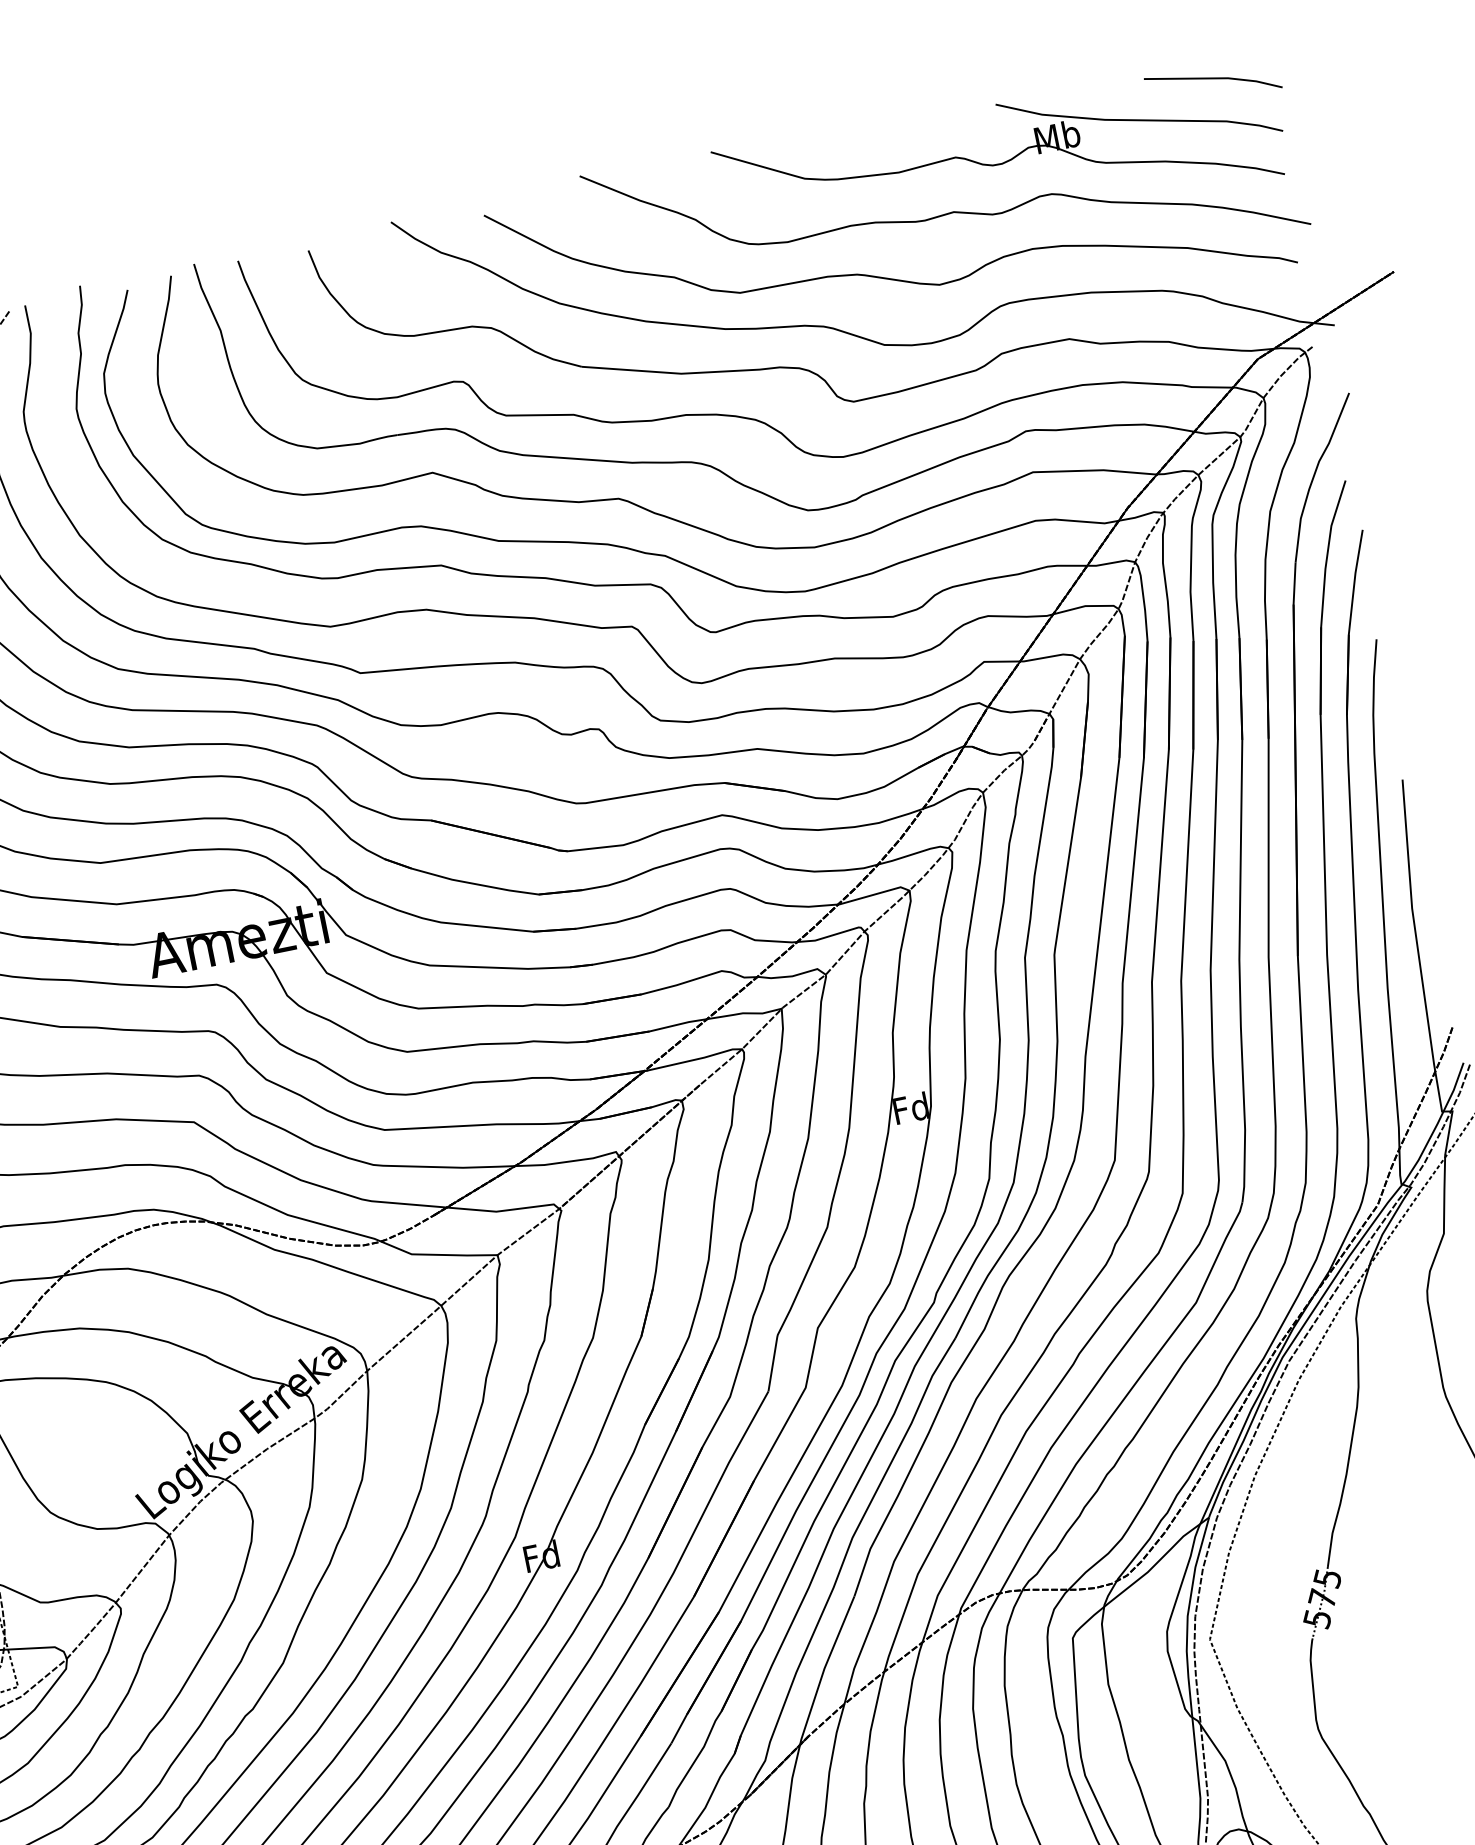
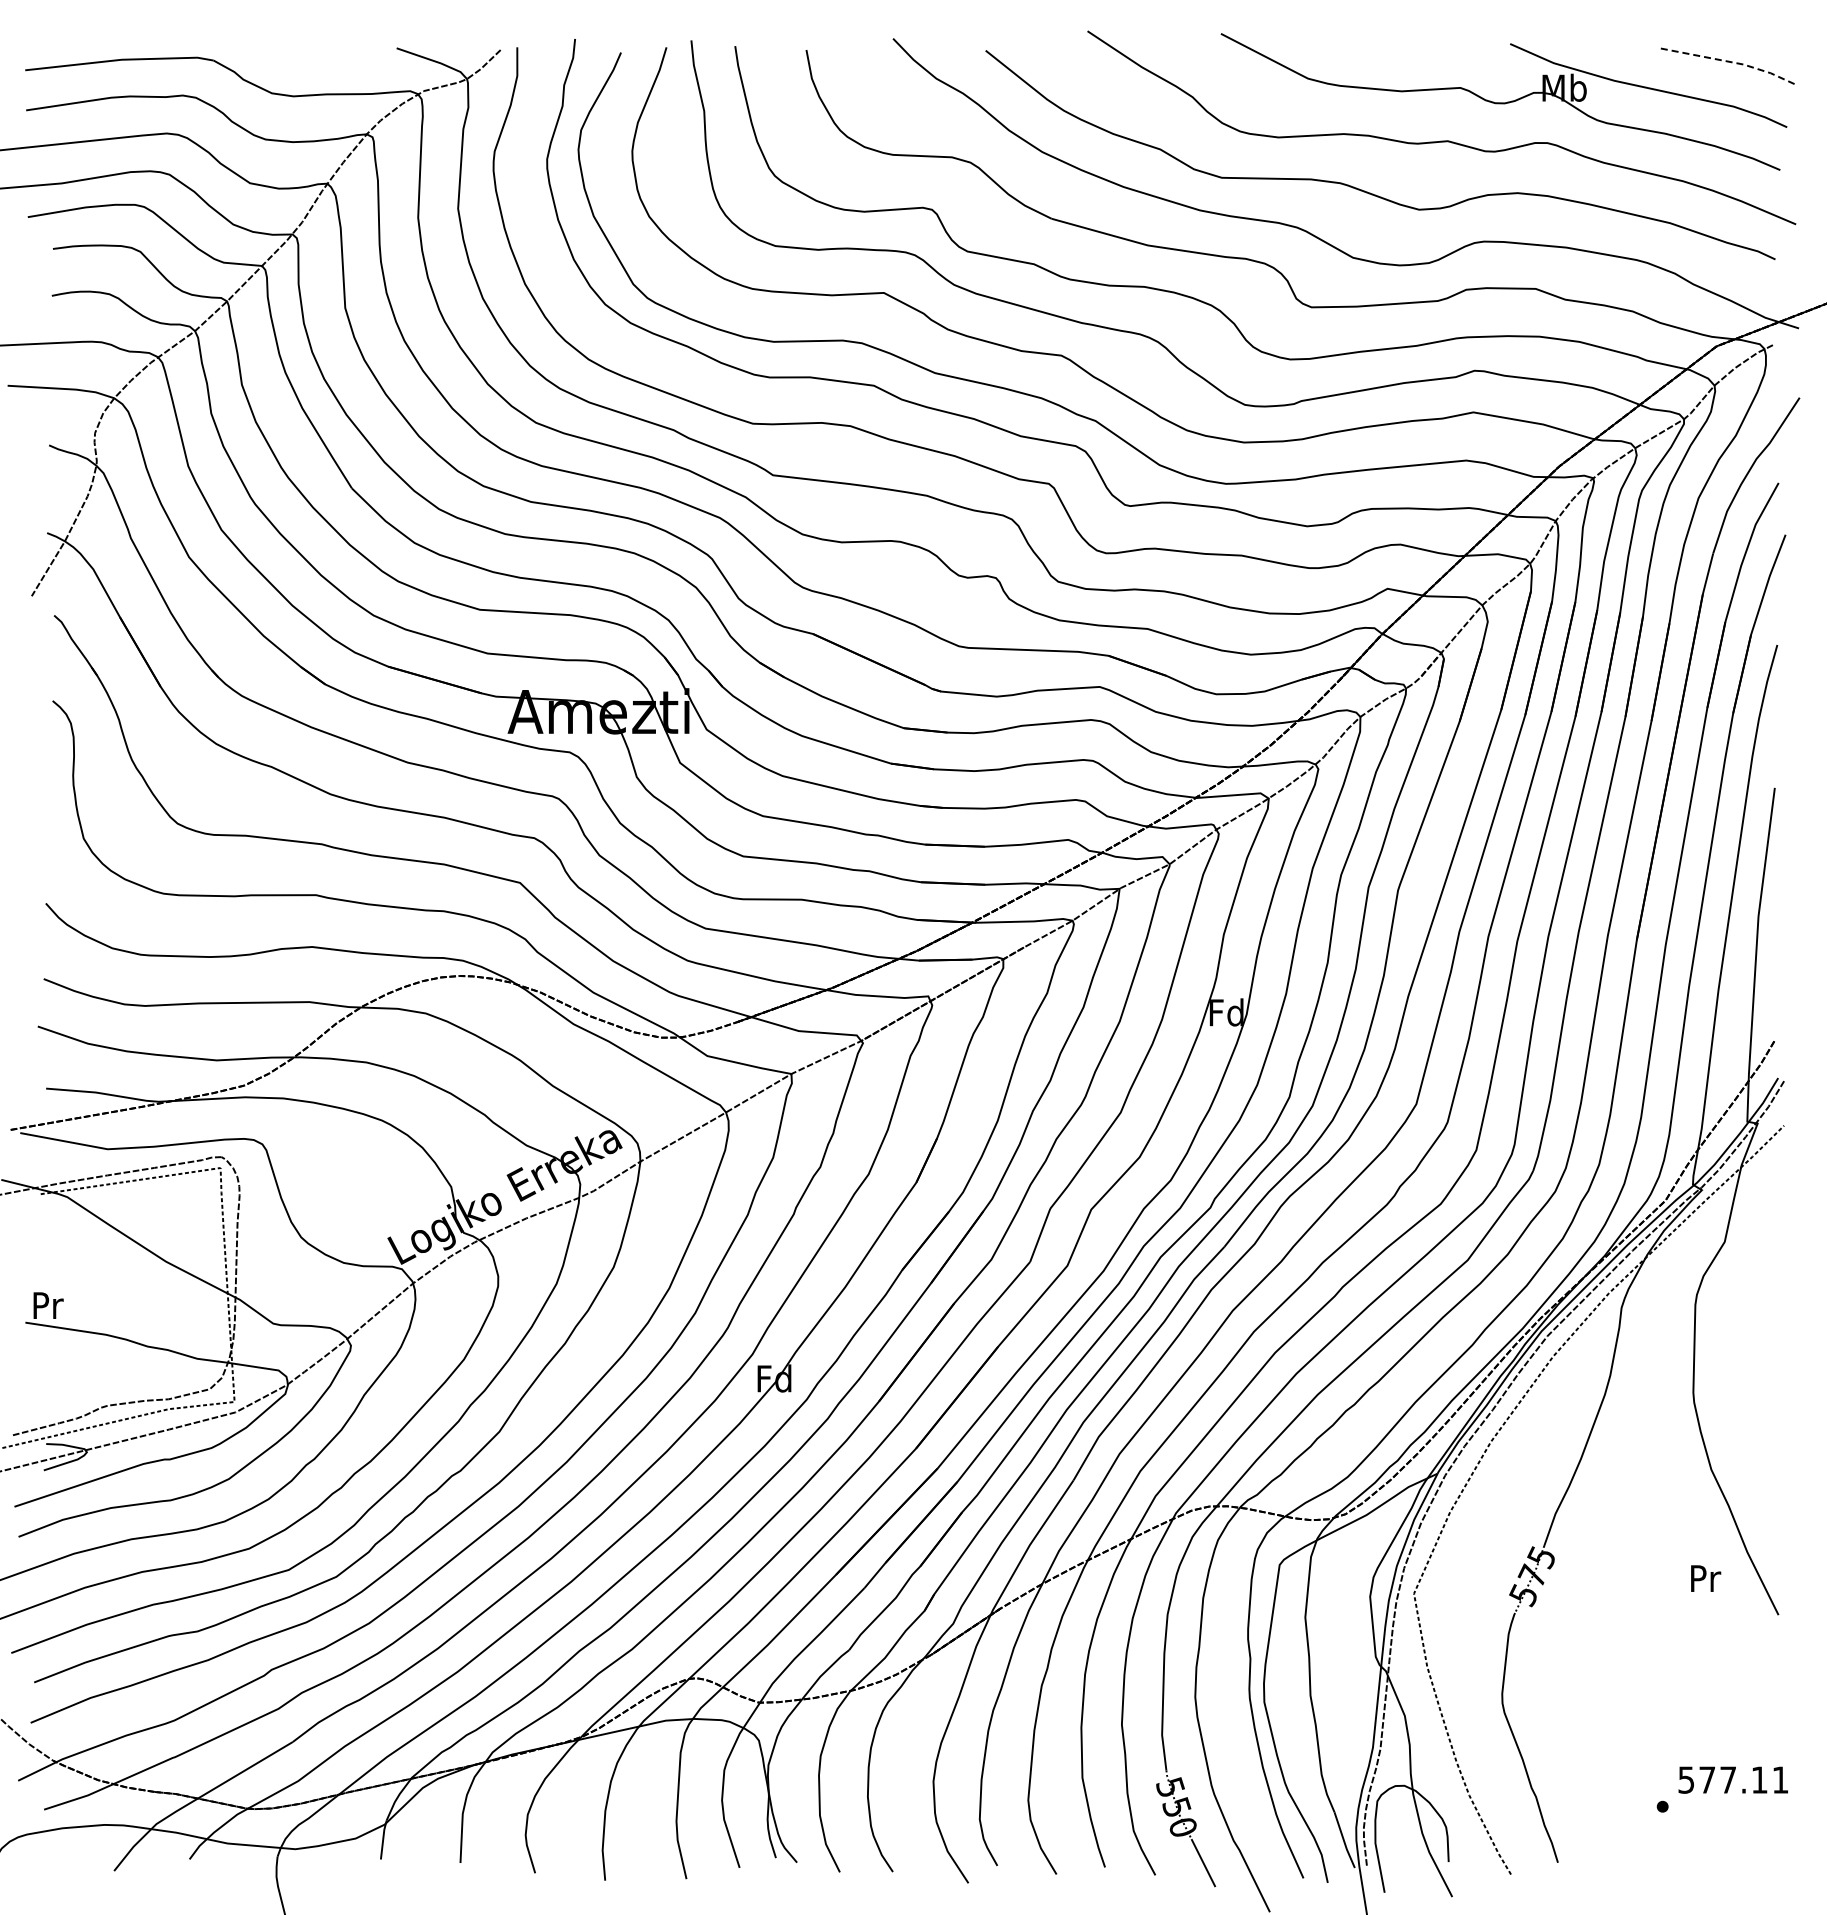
line: (1215, 78) -> (1731, 62), solid -> dashed

